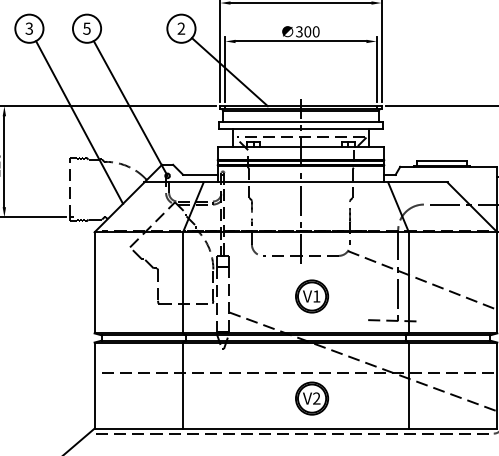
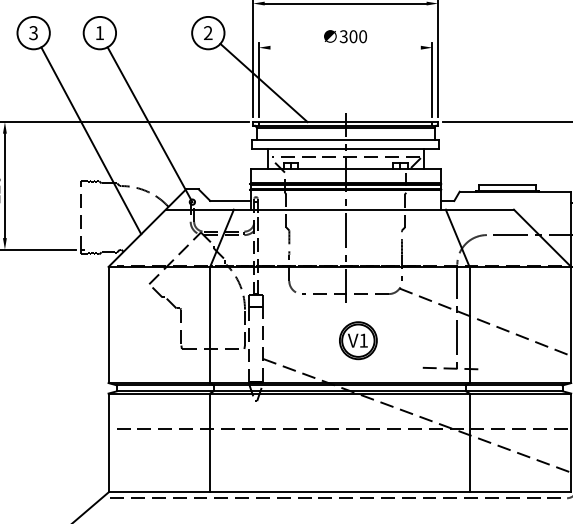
text: (86, 28) -> (99, 32), 5 -> 1
line: (300, 41) -> (345, 47), removed
part: (312, 398) -> (358, 457), removed

